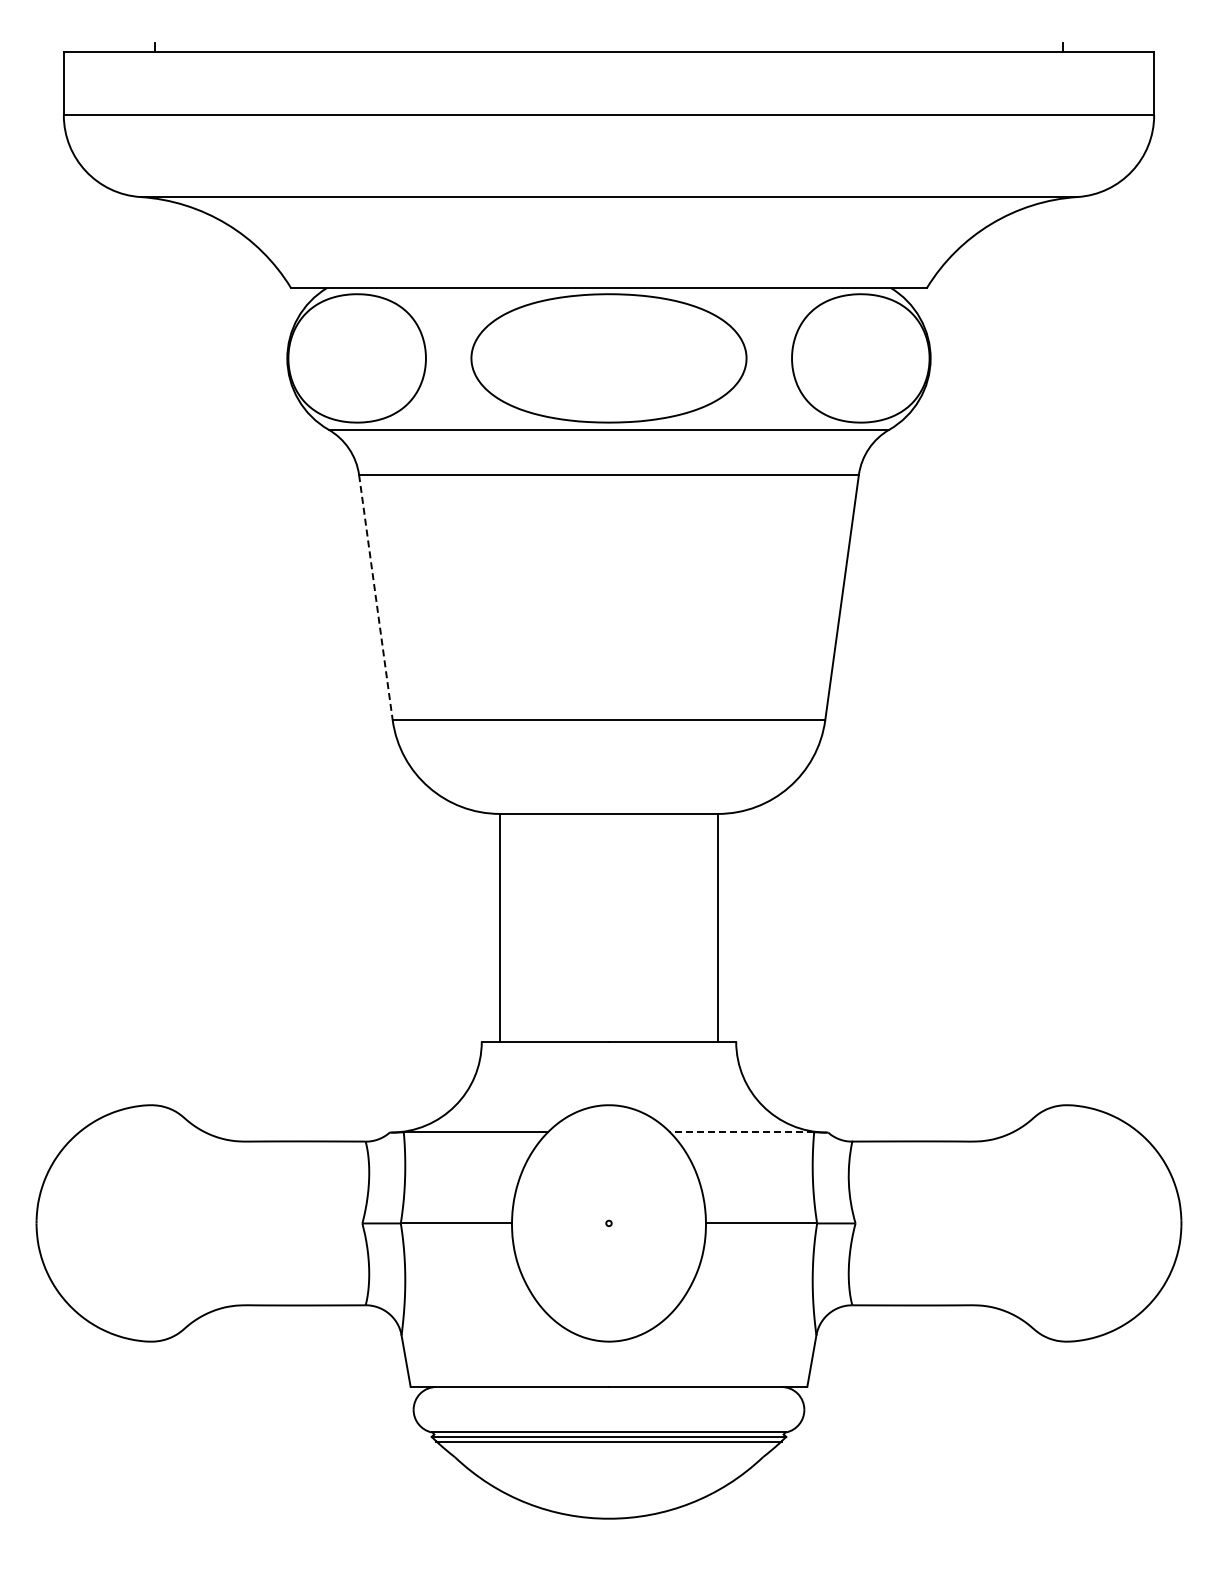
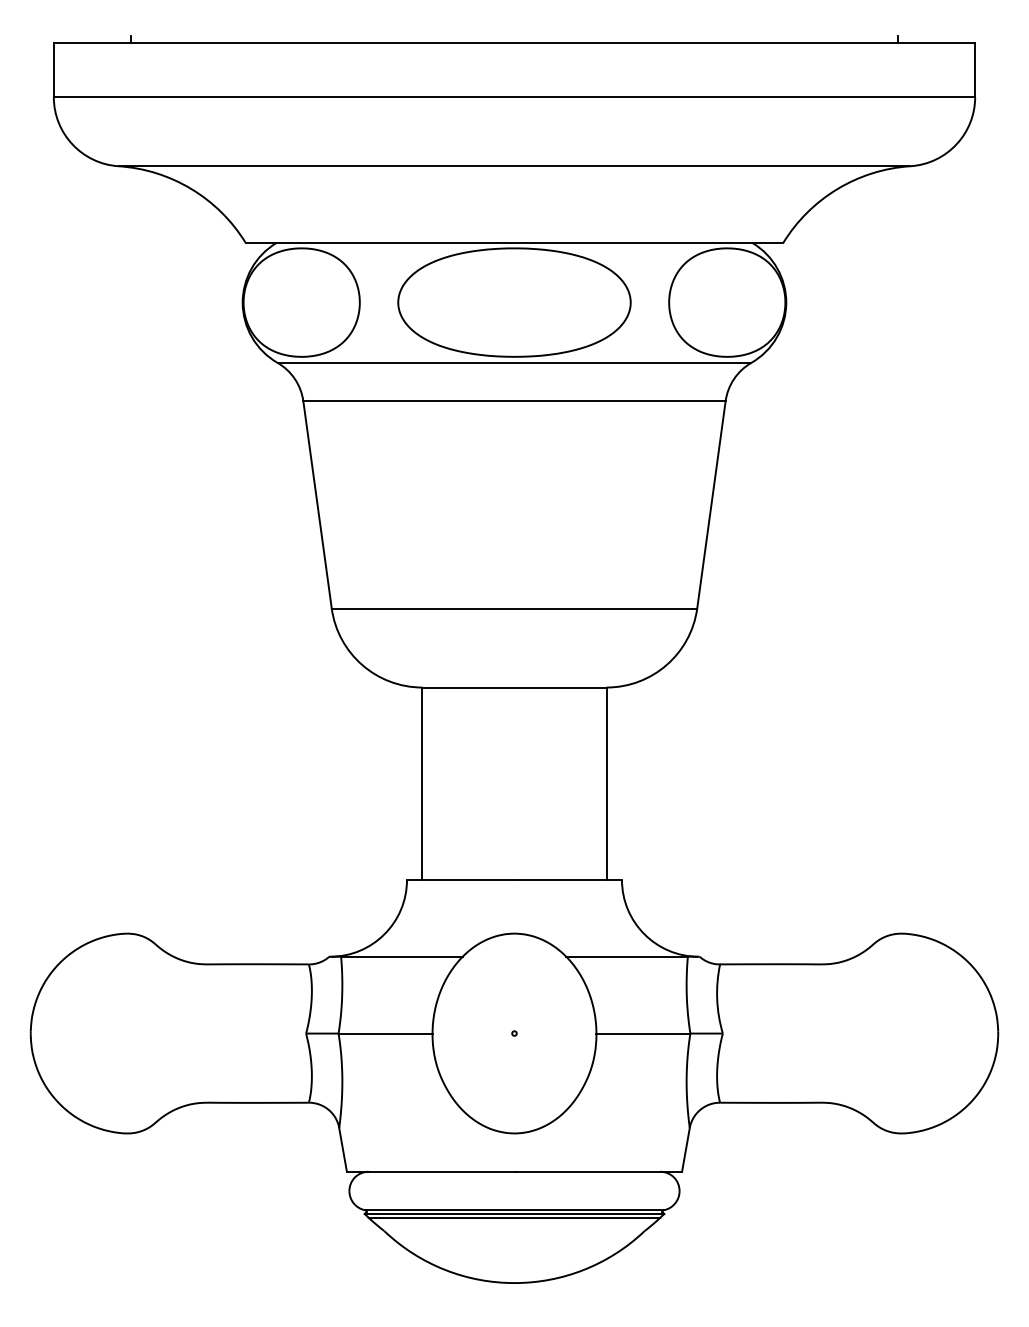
line: (375, 597) -> (317, 504), dashed -> solid
line: (741, 1132) -> (626, 956), dashed -> solid

